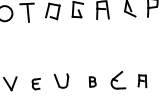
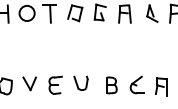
part: (142, 80) -> (161, 86), size x1.43
part: (92, 81) -> (111, 85), size x1.67
part: (36, 83) -> (55, 84), size x1.67

